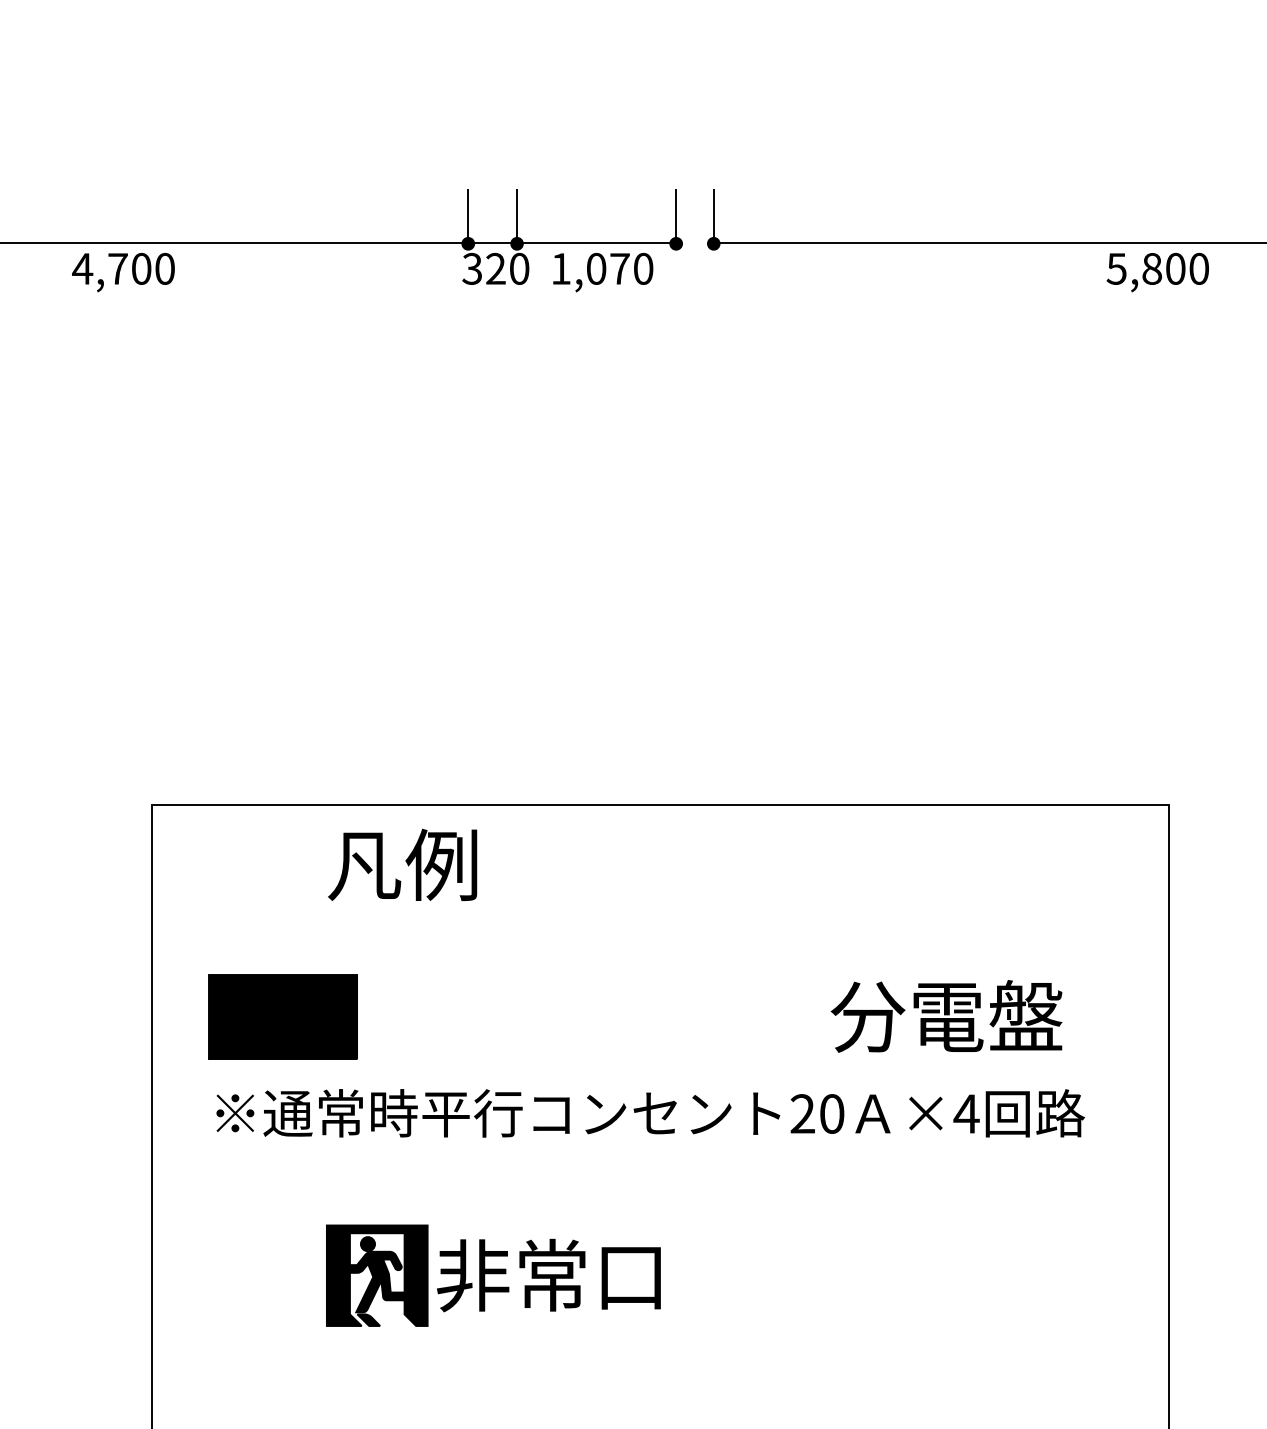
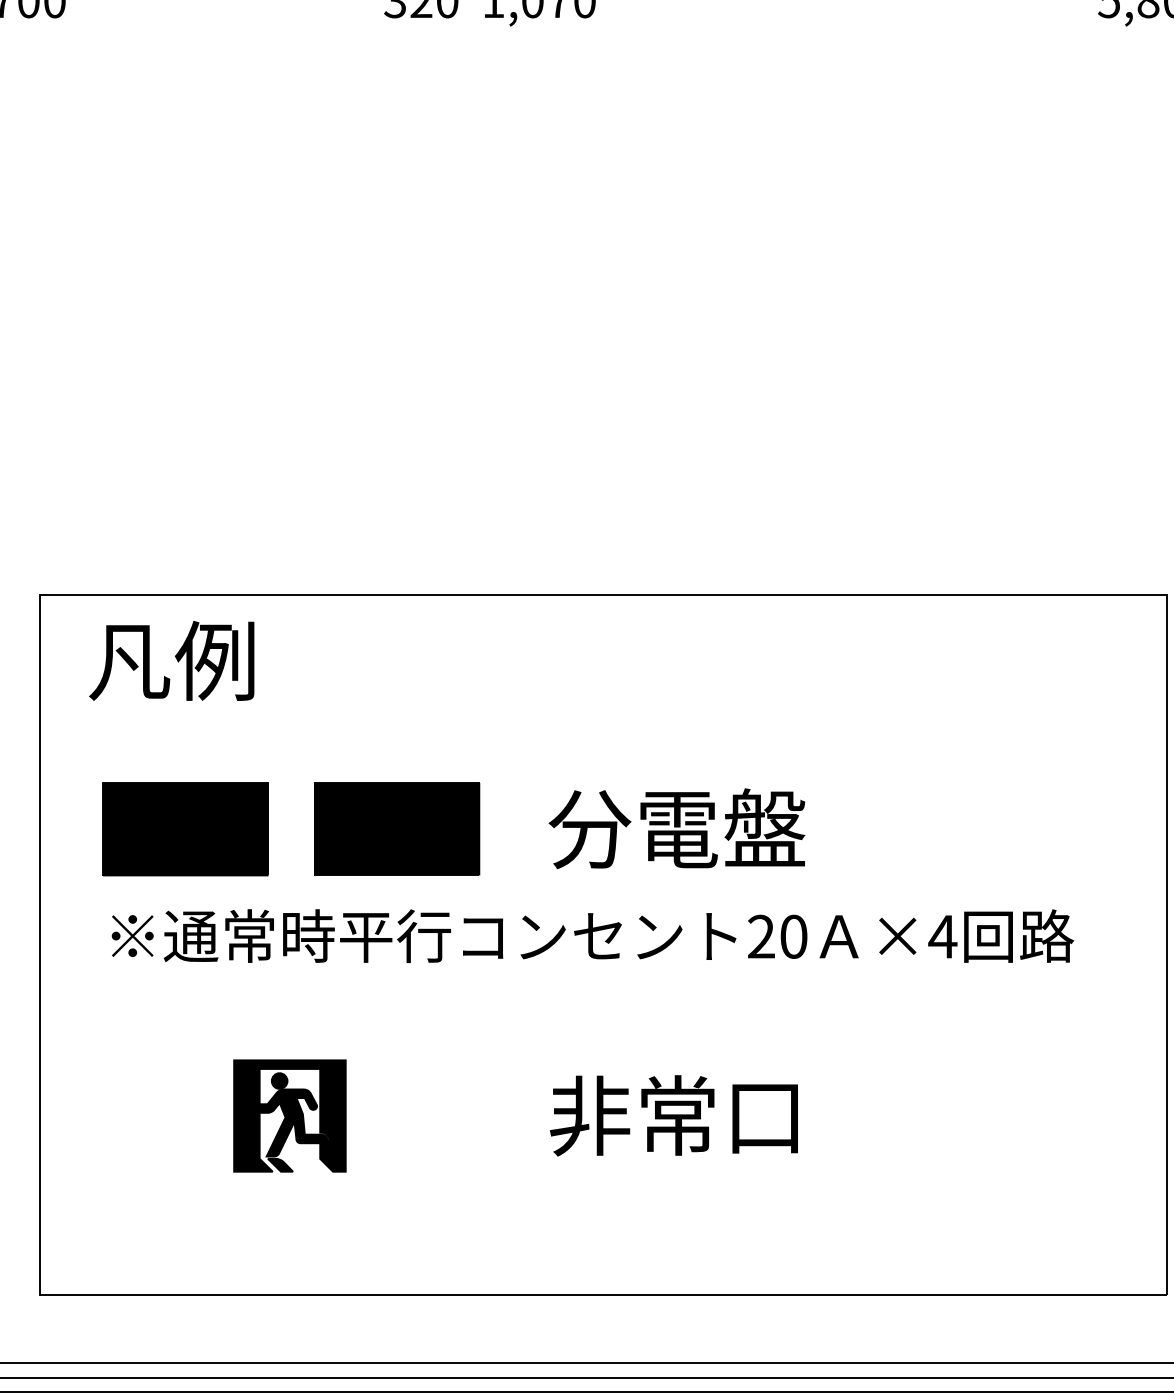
text: (402, 864) -> (171, 660), moved
part: (474, 1016) -> (397, 828), added
text: (946, 1016) -> (676, 828), moved
text: (548, 1275) -> (673, 1115), moved

